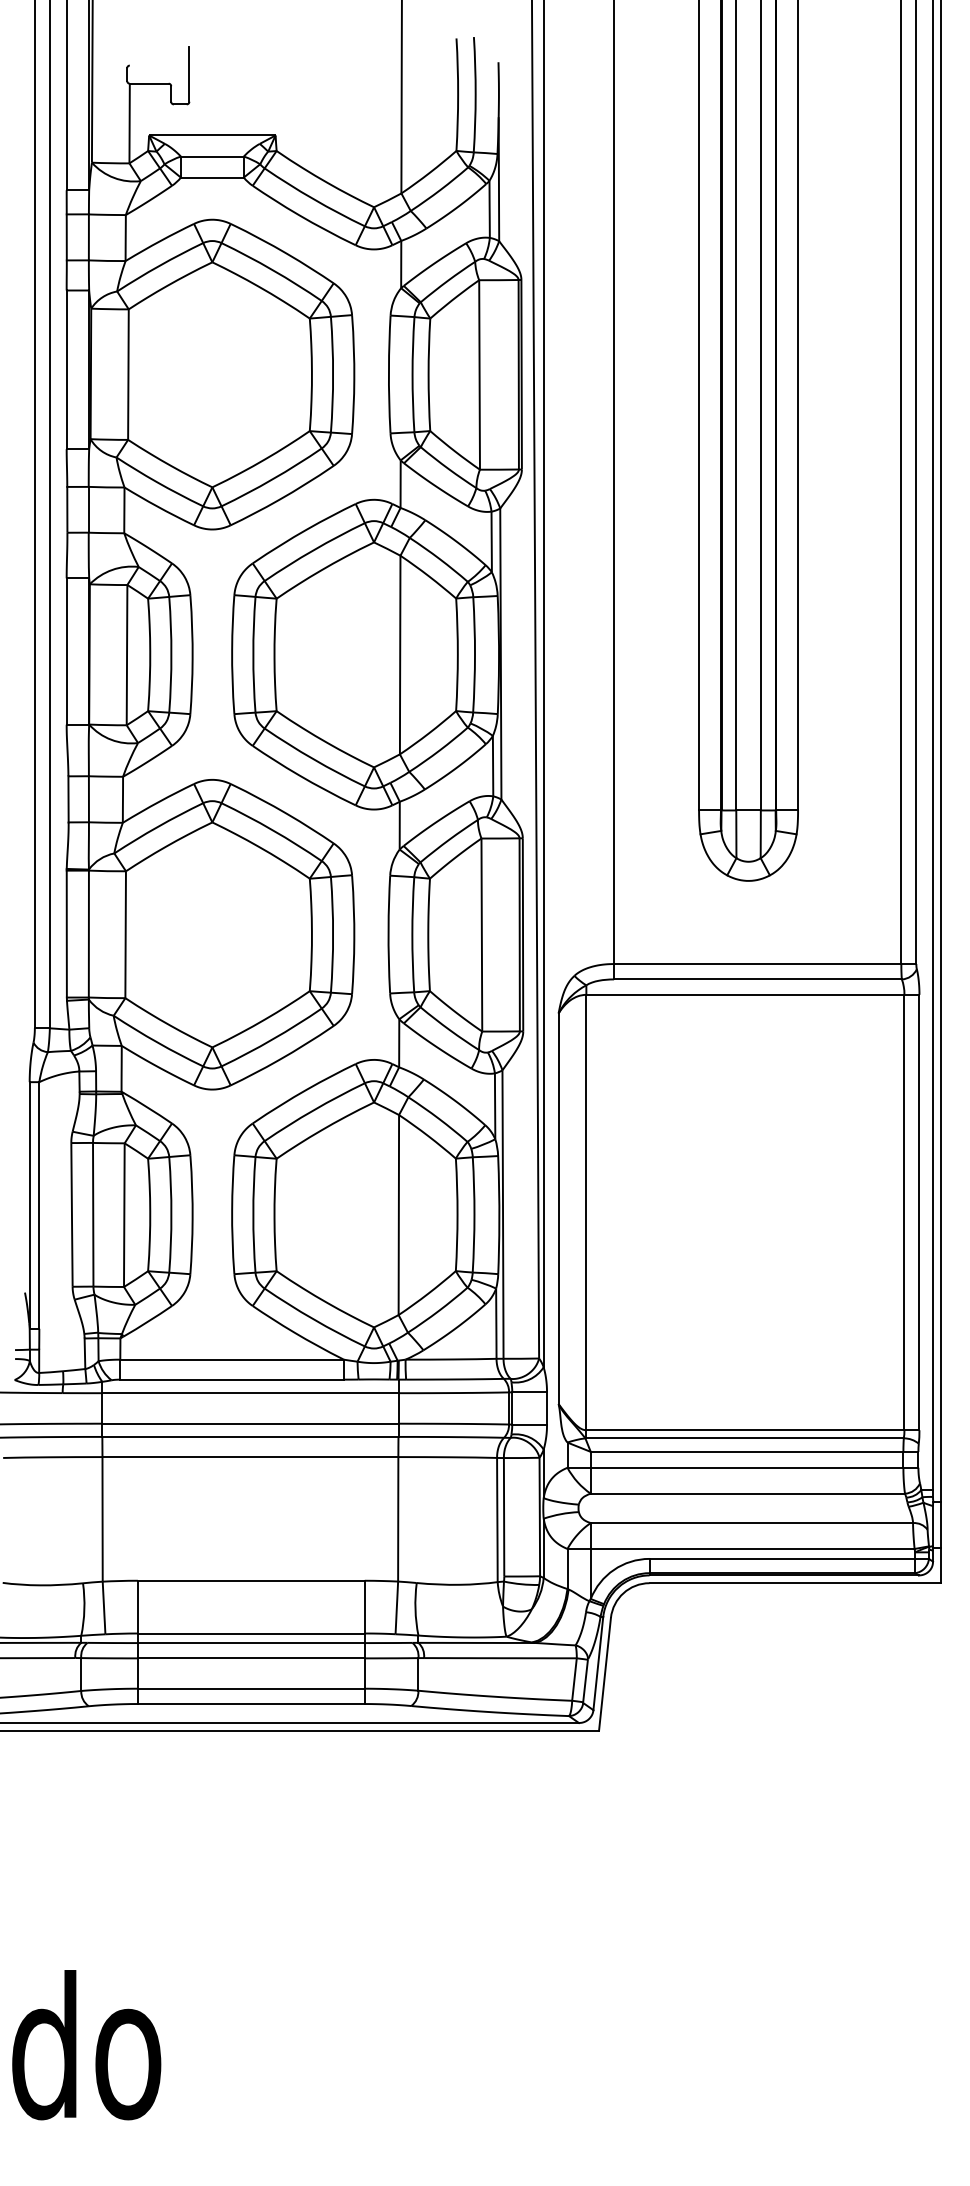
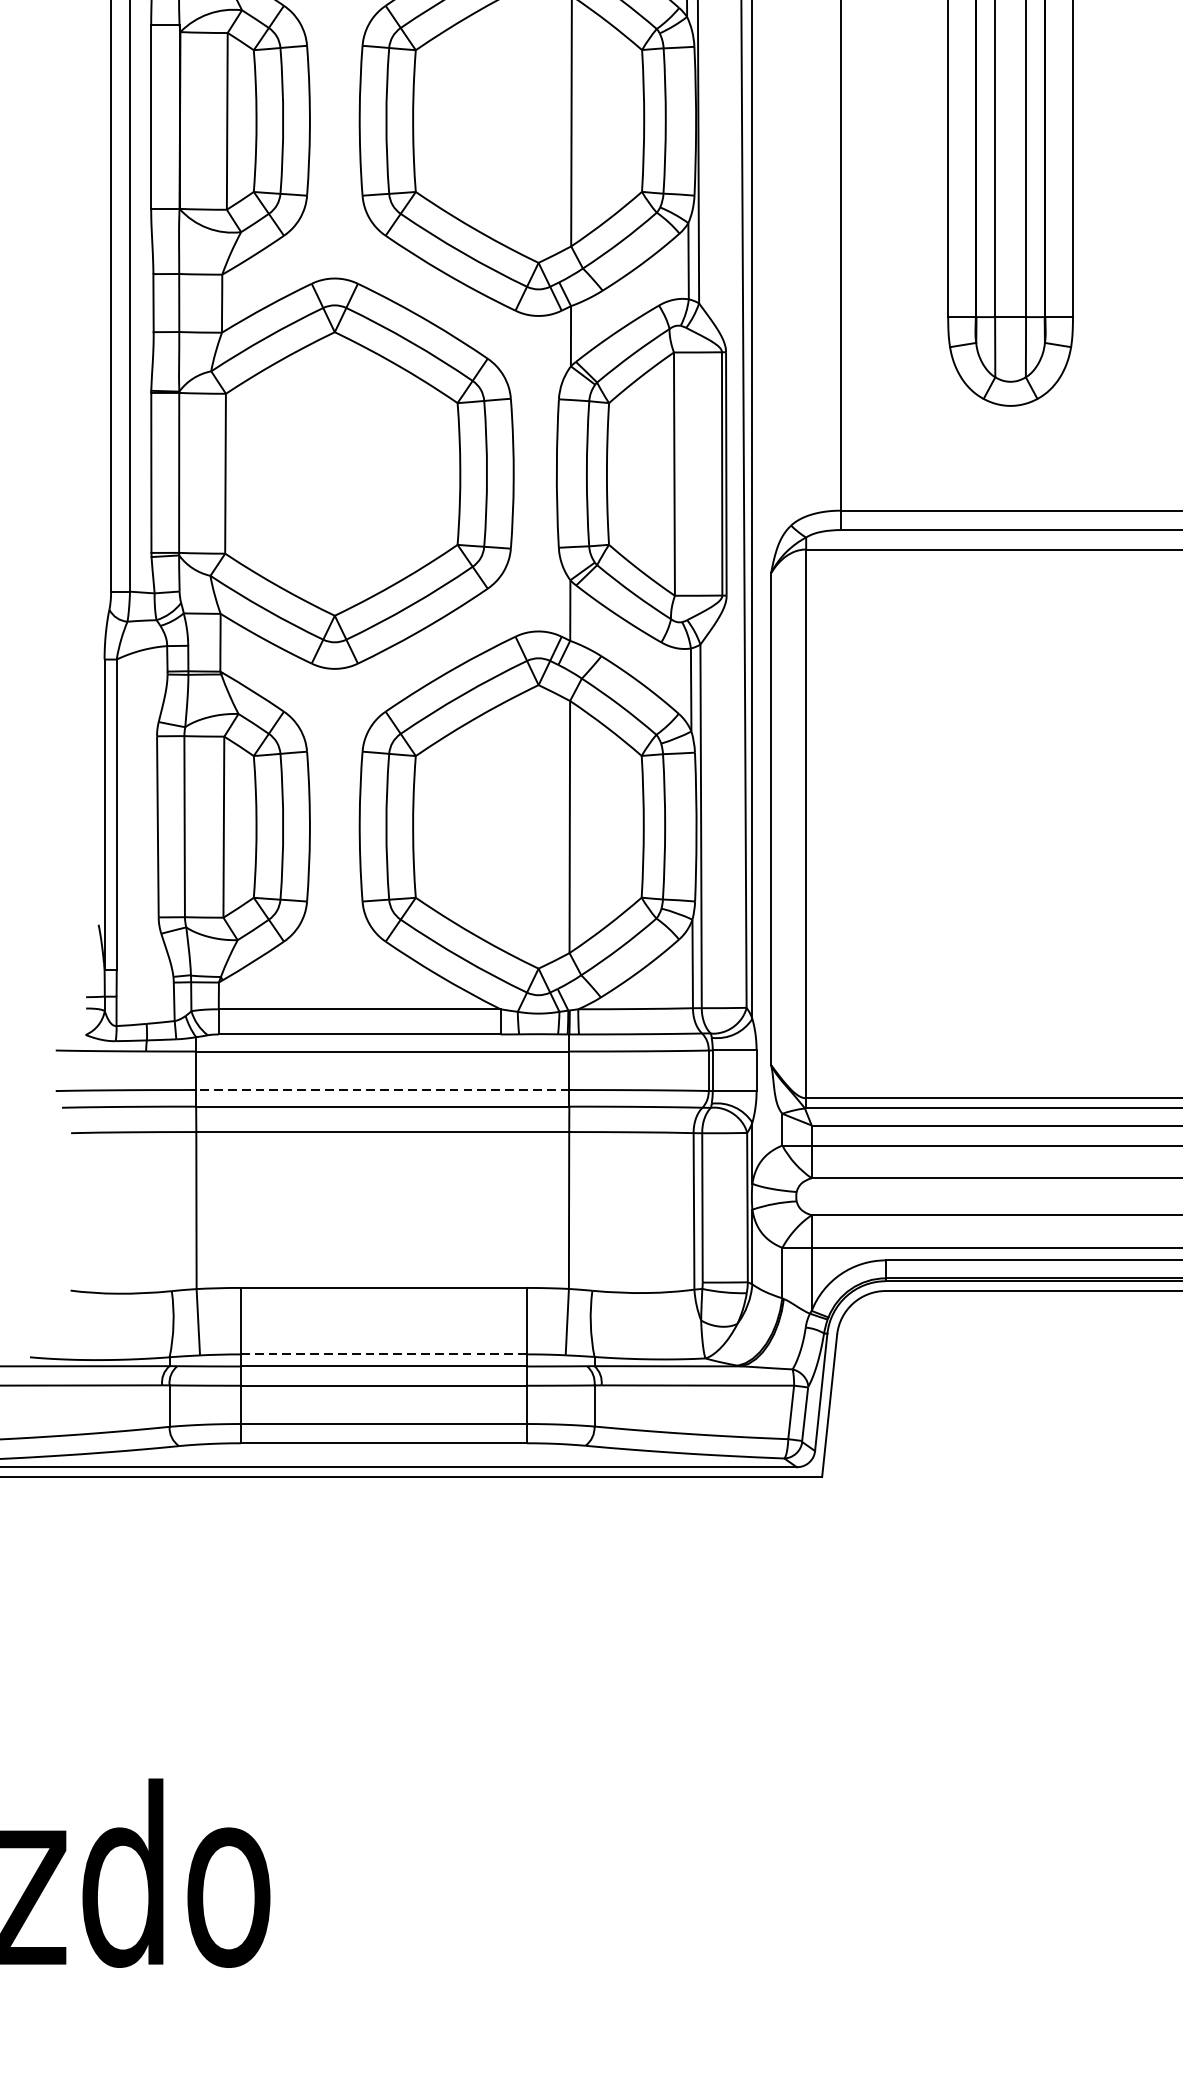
line: (249, 1423) -> (381, 1089), solid -> dashed
line: (250, 1633) -> (382, 1354), solid -> dashed

